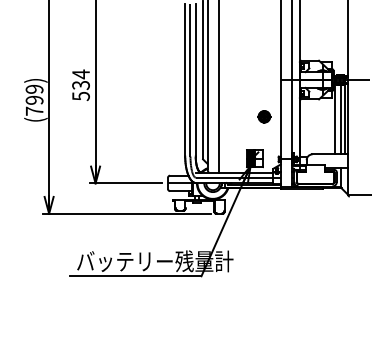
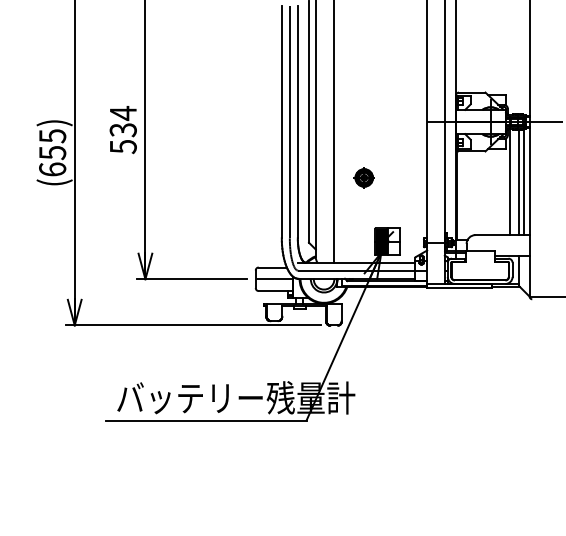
text: (34, 99) -> (52, 151), (799) -> (655)
part: (264, 116) -> (364, 177), moved

